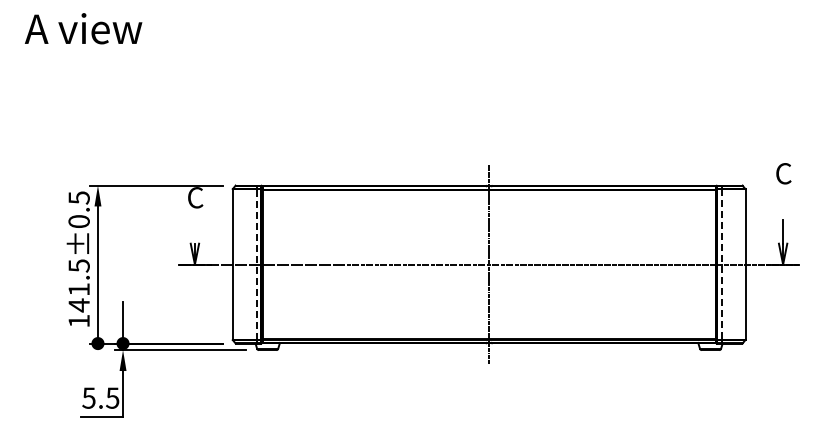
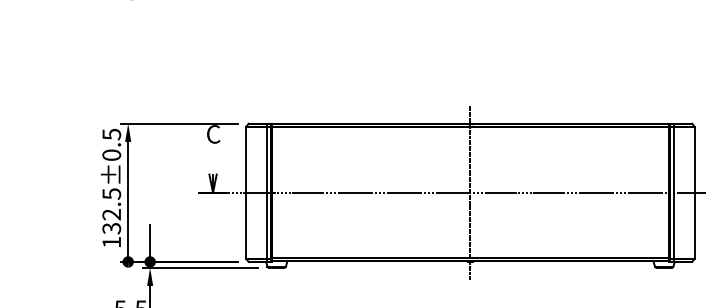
line: (256, 264) -> (266, 192), dashed -> solid
line: (721, 265) -> (673, 193), dashed -> solid
text: (78, 297) -> (111, 221), 141.5±0.5 -> 132.5±0.5

